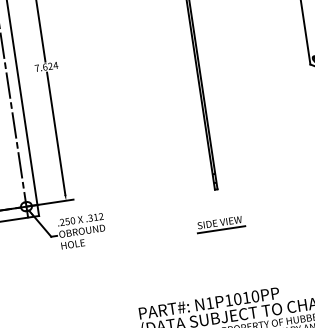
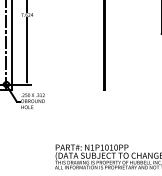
part: (219, 224) -> (103, 108), removed

